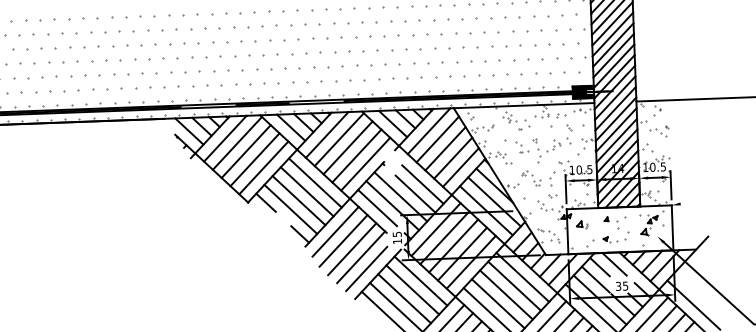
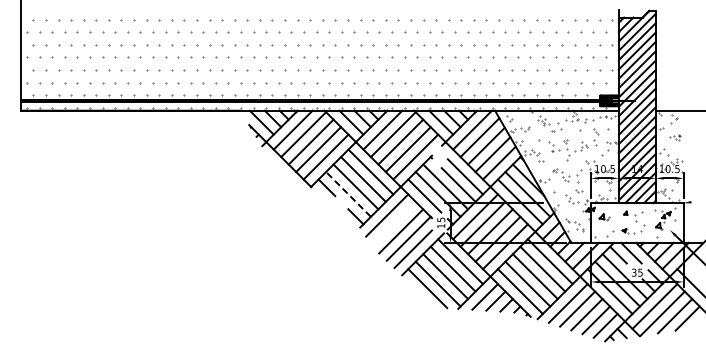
part: (659, 131) -> (675, 137), size x0.6
line: (290, 209) -> (348, 194), solid -> dashed
line: (343, 240) -> (393, 223), removed

